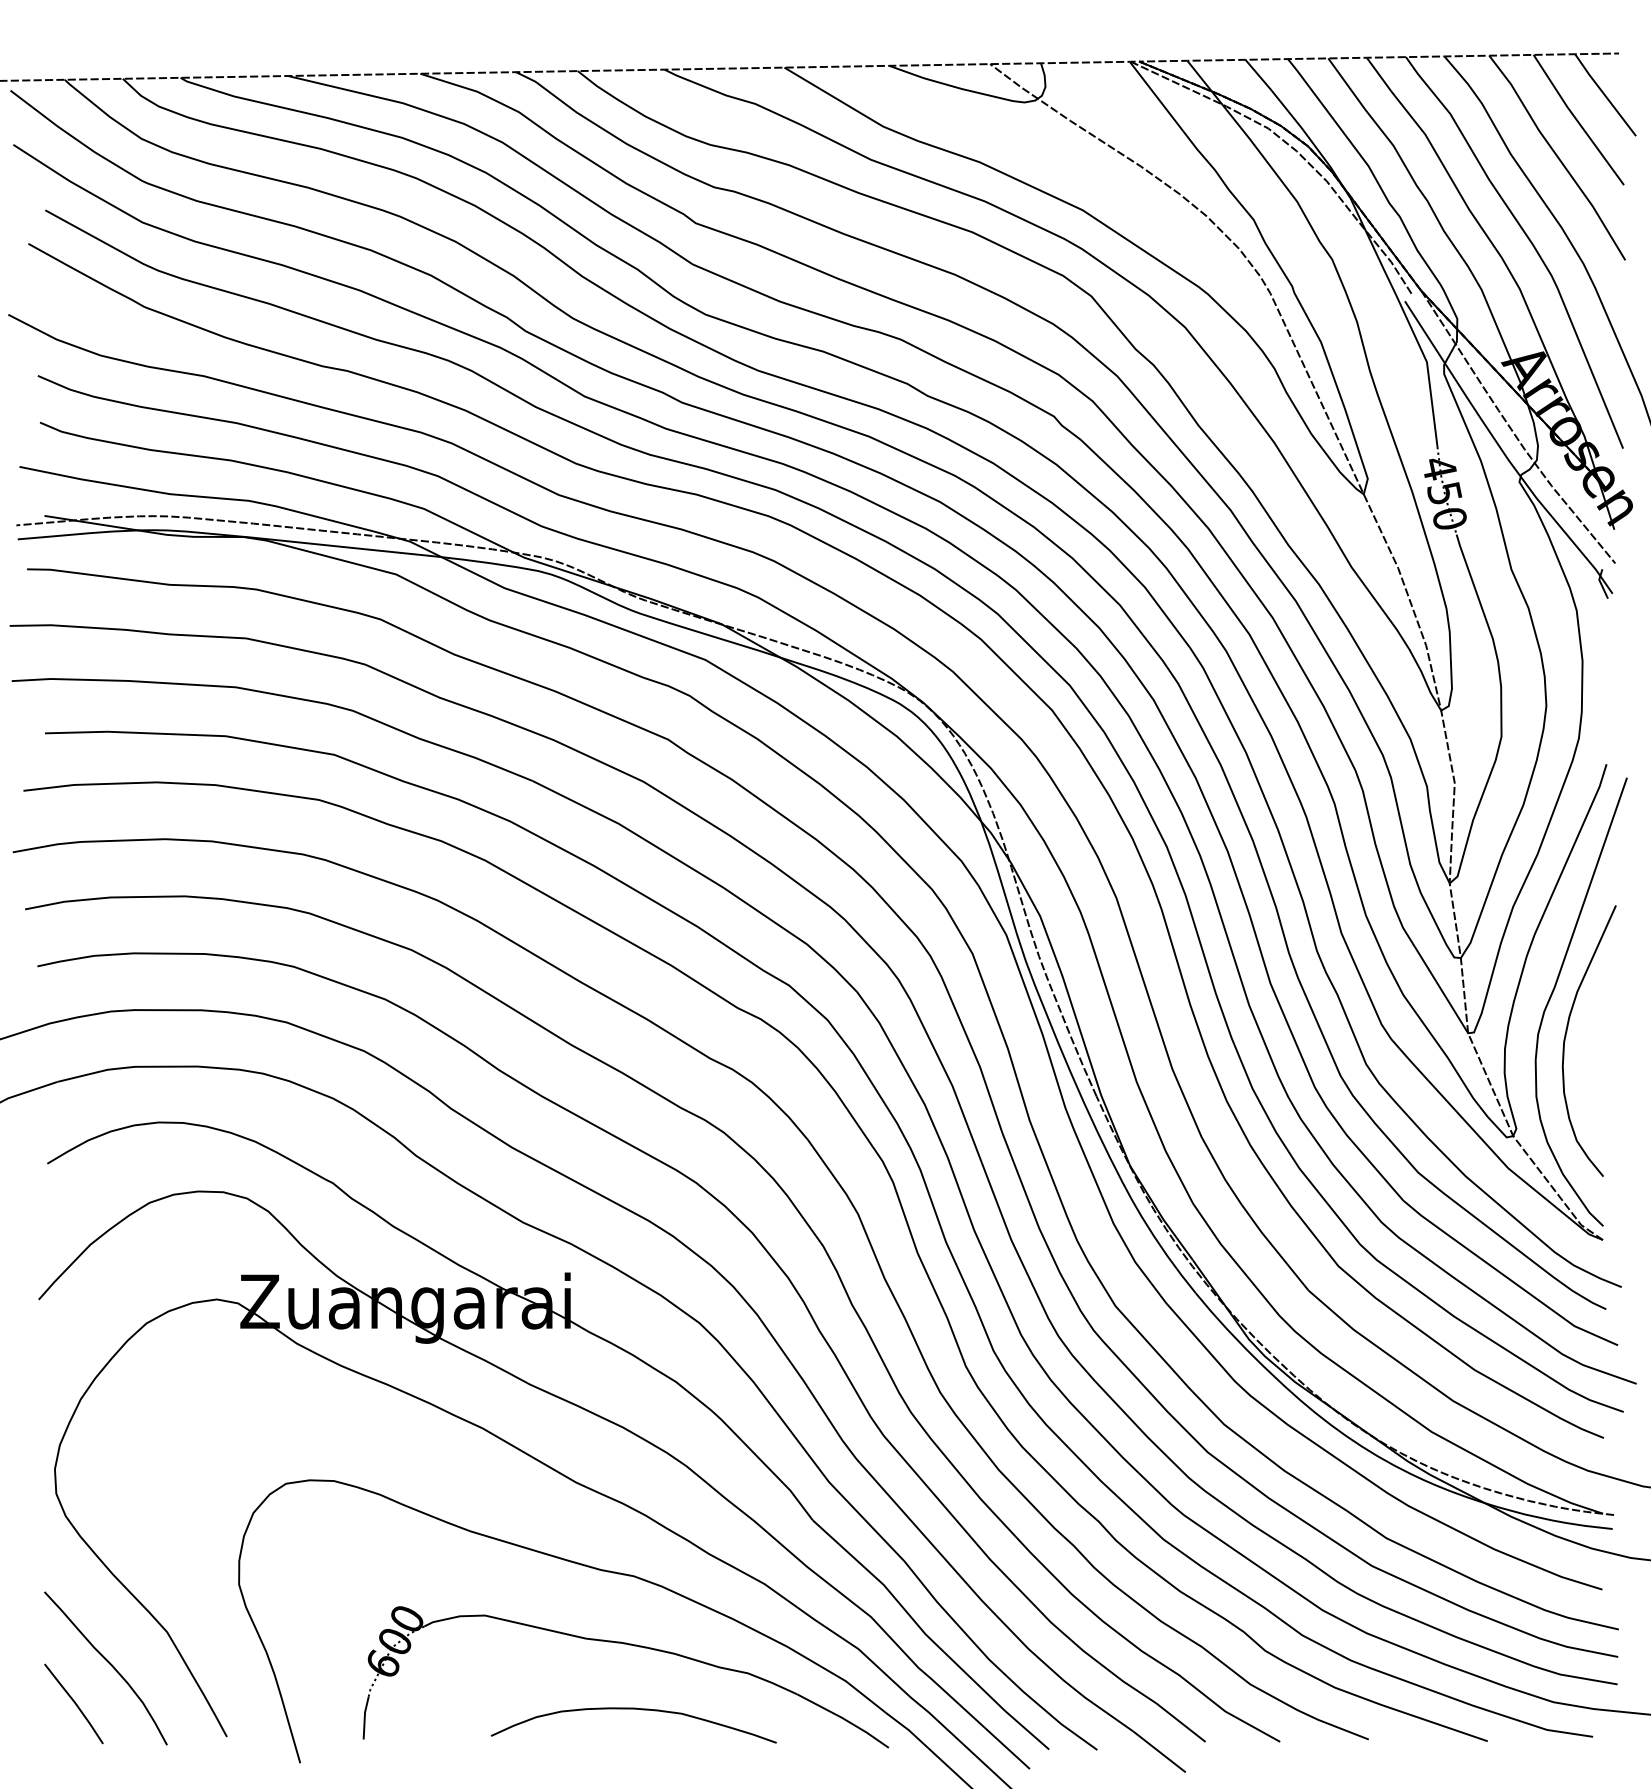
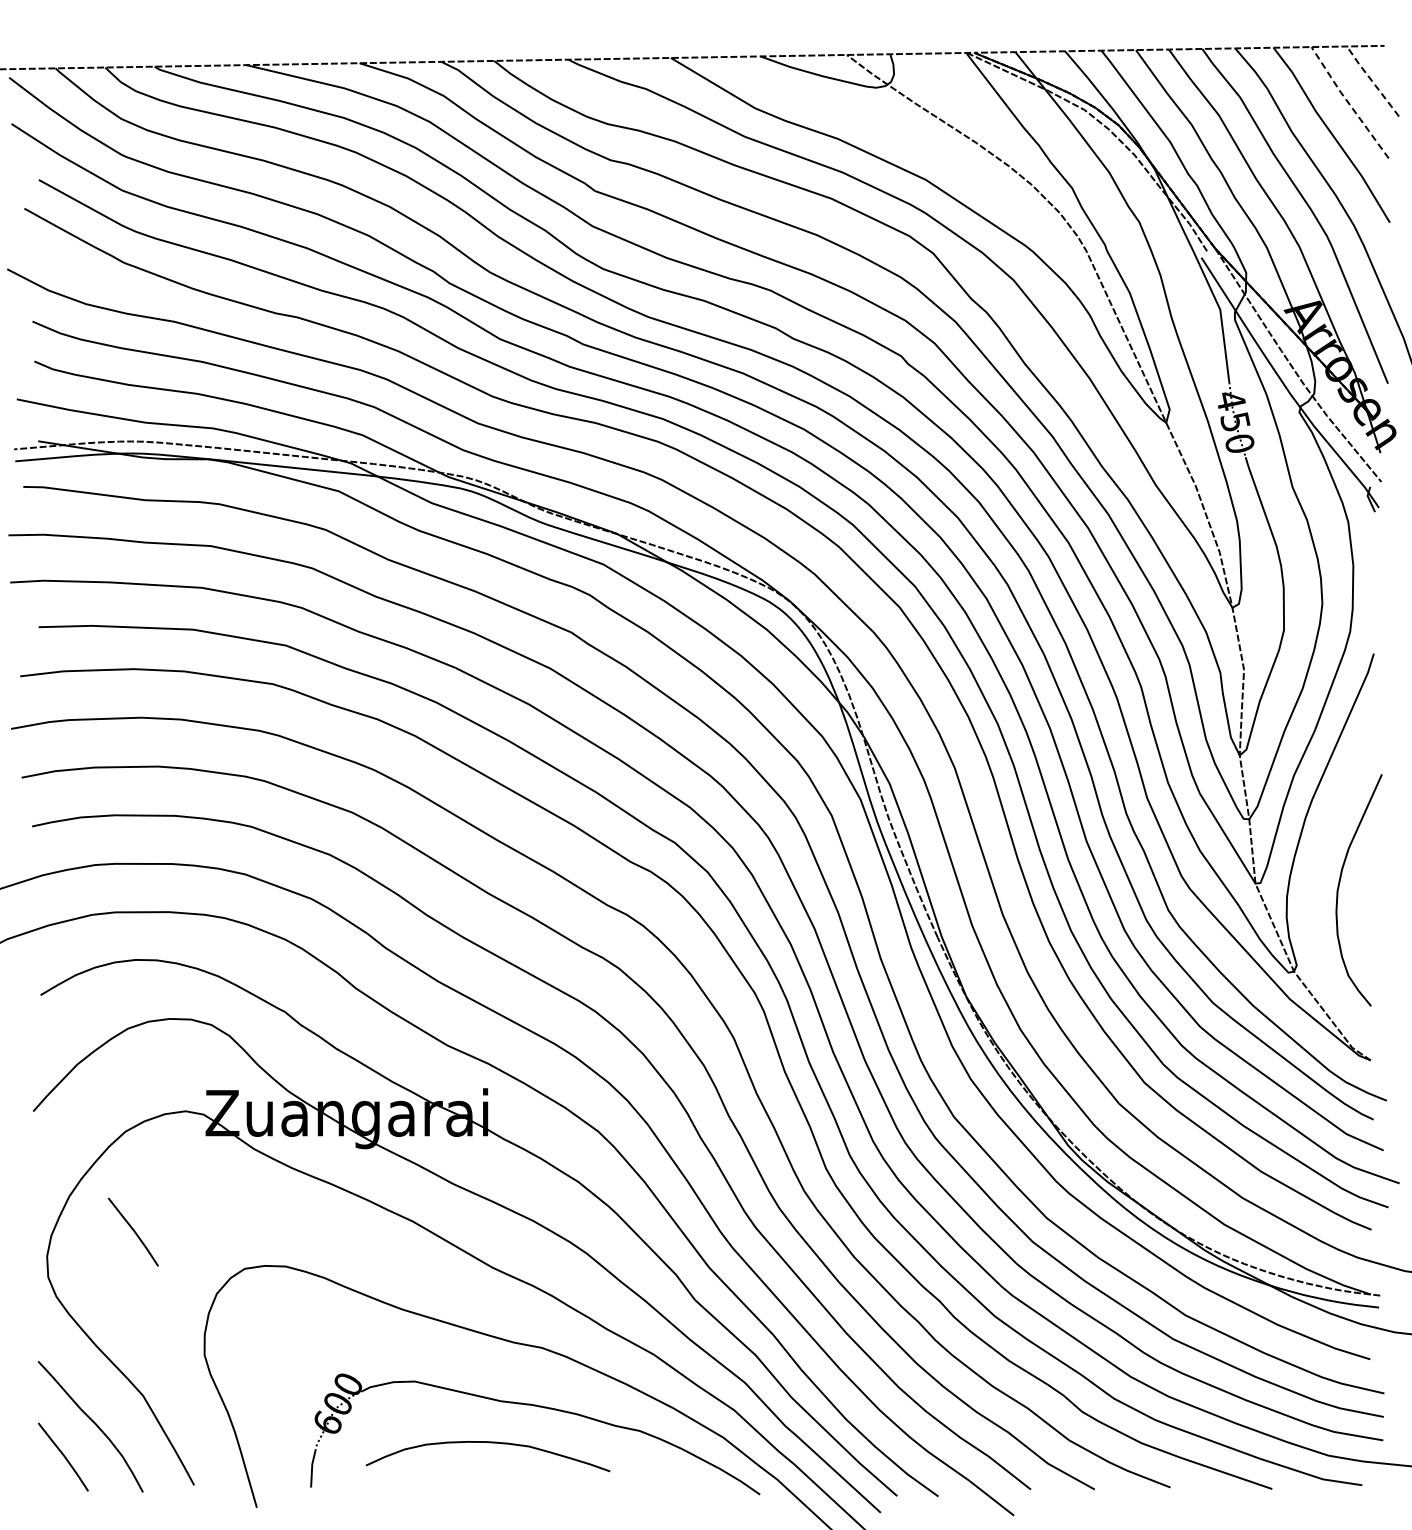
line: (1604, 95) -> (1372, 81), solid -> dashed
line: (1576, 119) -> (1348, 102), solid -> dashed
curve: (1554, 990) -> (1329, 847), removed
line: (154, 1438) -> (132, 1230), added
curve: (635, 1710) -> (489, 1443), moved

